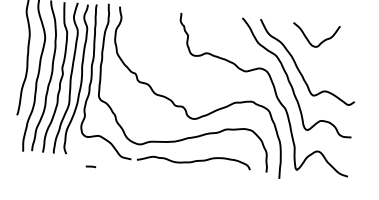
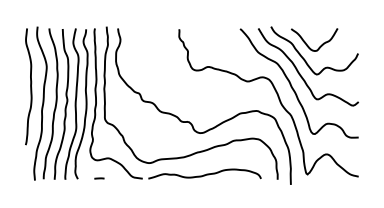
curve: (305, 54) -> (305, 59), added
curve: (91, 166) -> (99, 178), moved

